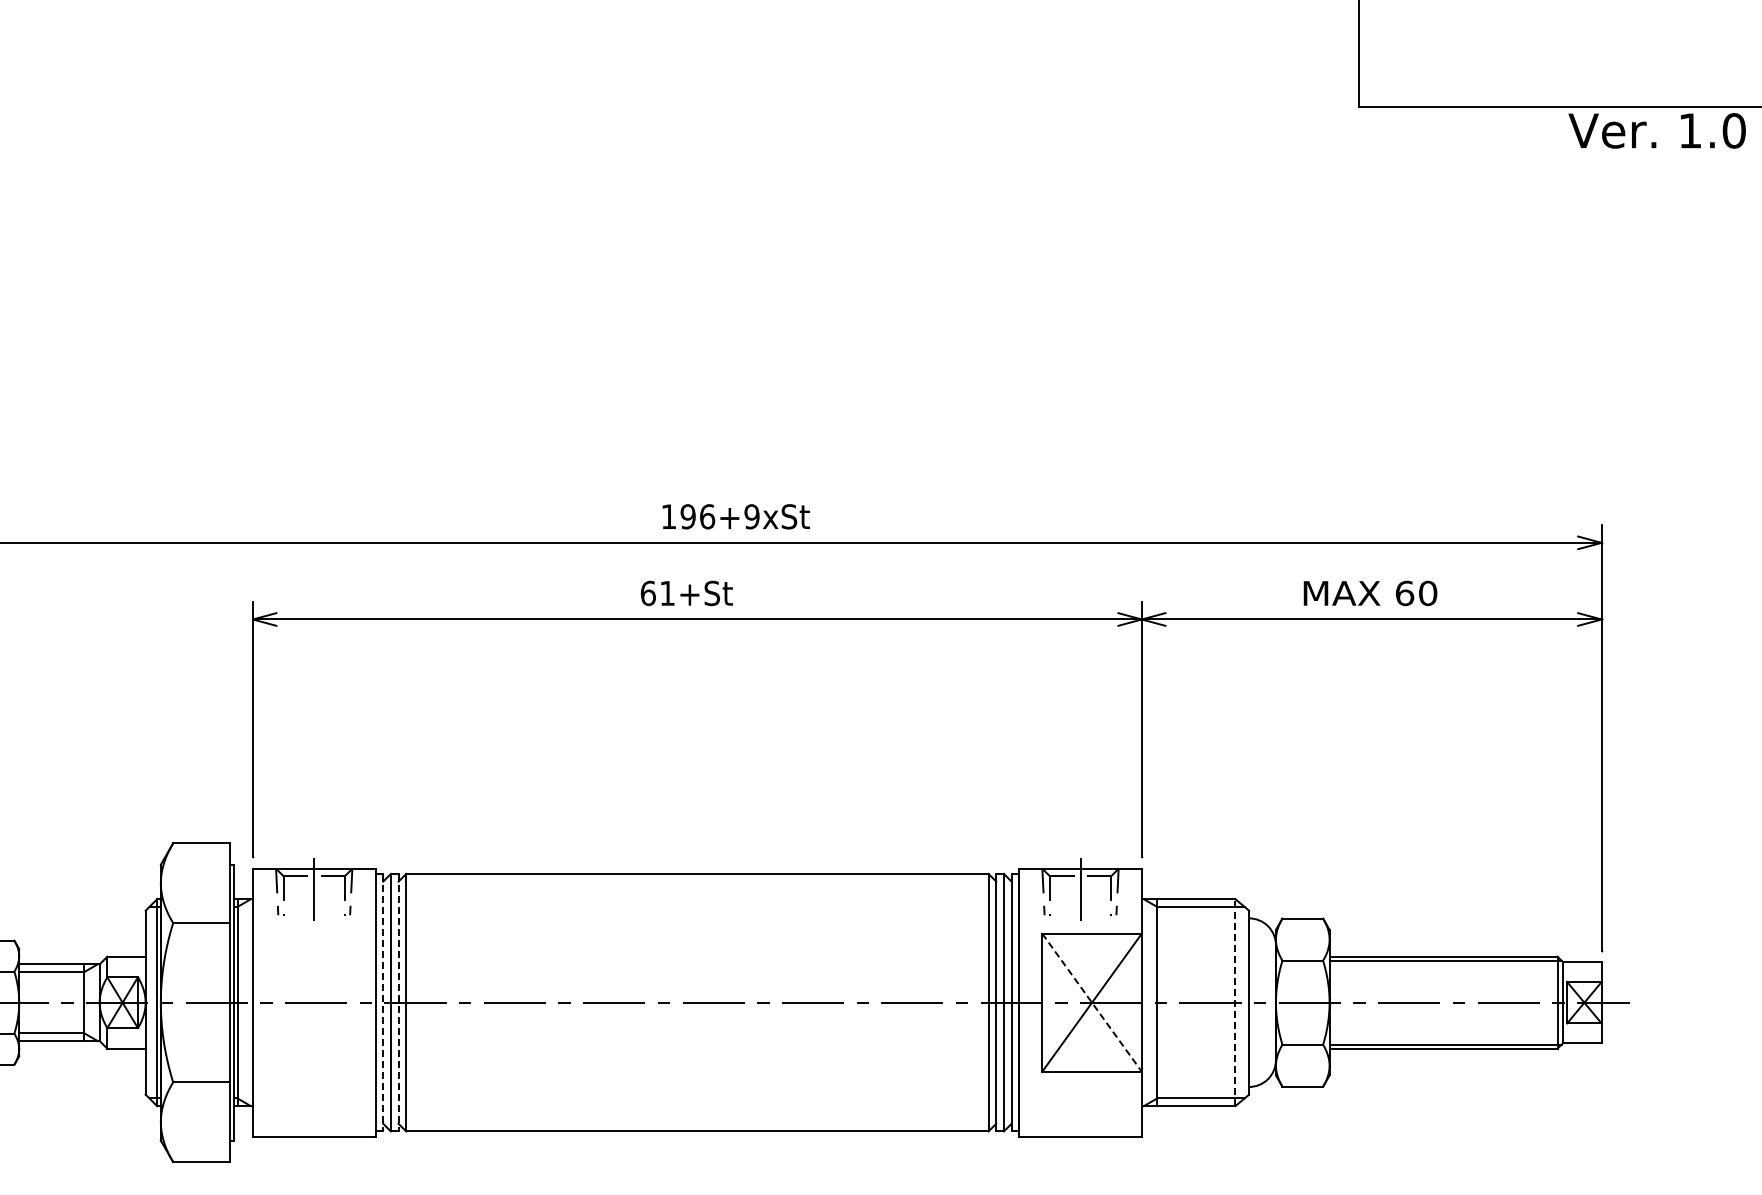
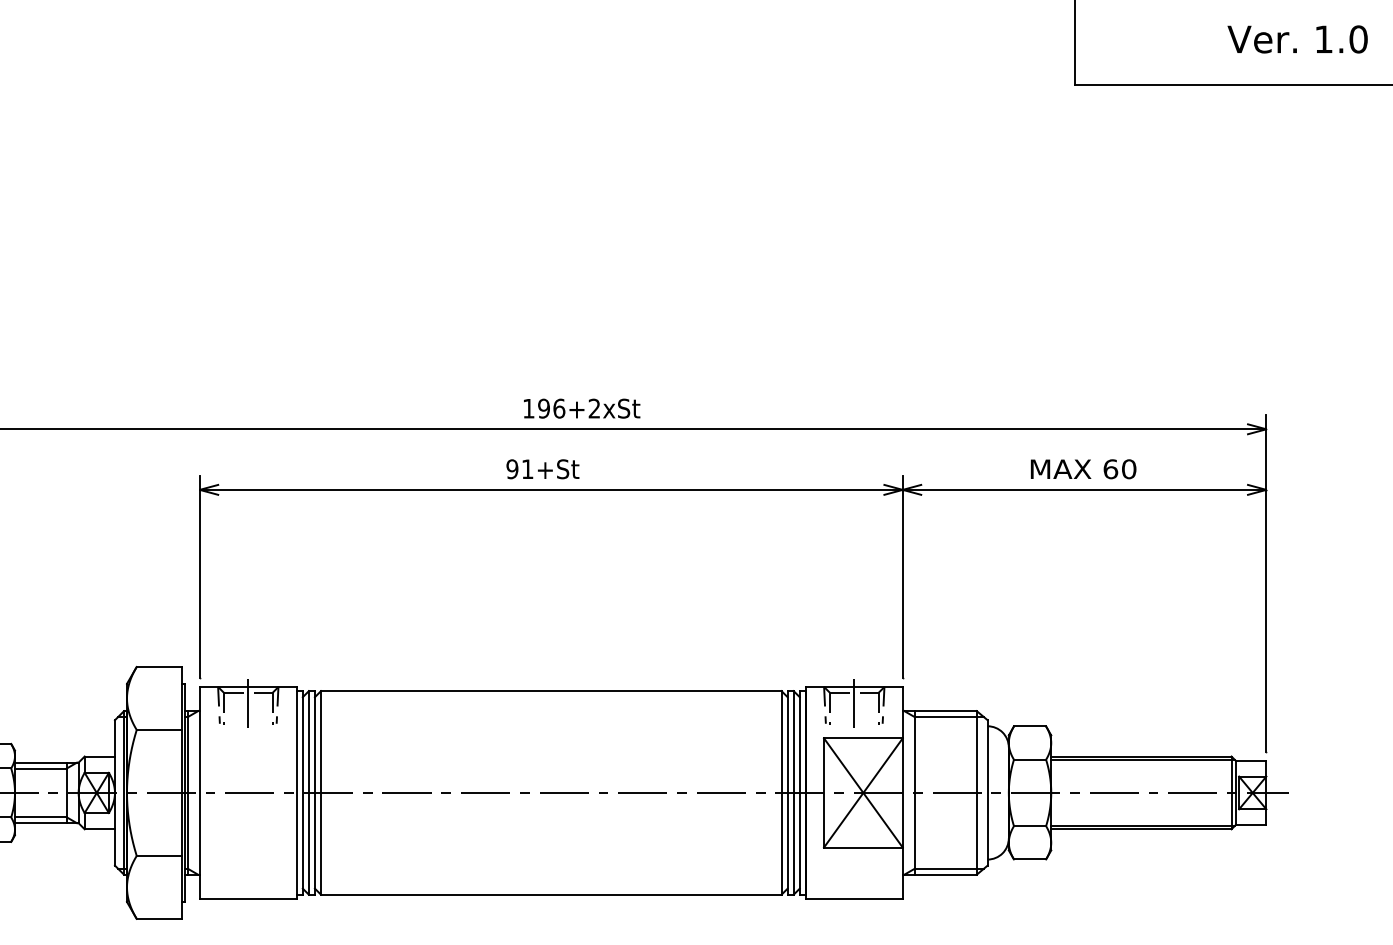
text: (1656, 130) -> (1297, 39), moved
text: (751, 516) -> (594, 408), 196+9xSt -> 196+2xSt
text: (647, 593) -> (511, 469), 61+St -> 91+St
line: (383, 1002) -> (303, 792), dashed -> solid
line: (398, 1002) -> (314, 792), dashed -> solid
line: (1235, 1002) -> (976, 792), dashed -> solid
line: (1092, 1003) -> (863, 793), dashed -> solid

